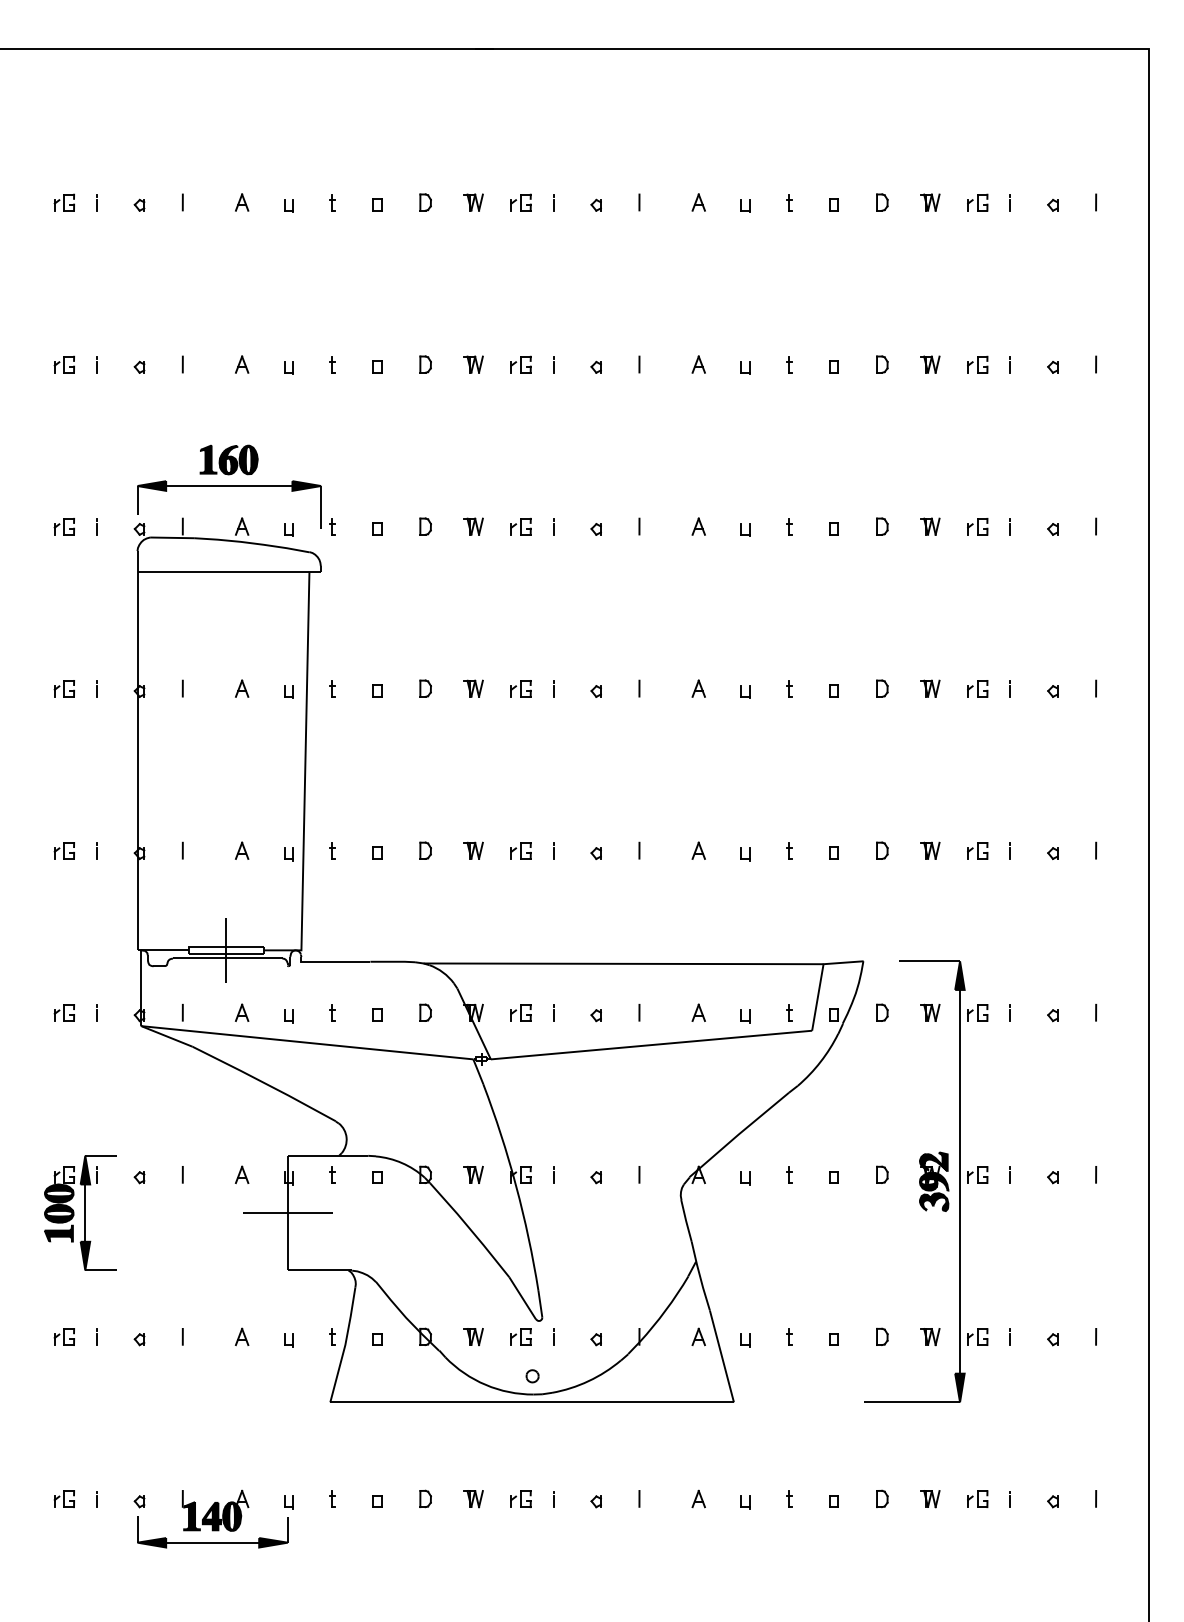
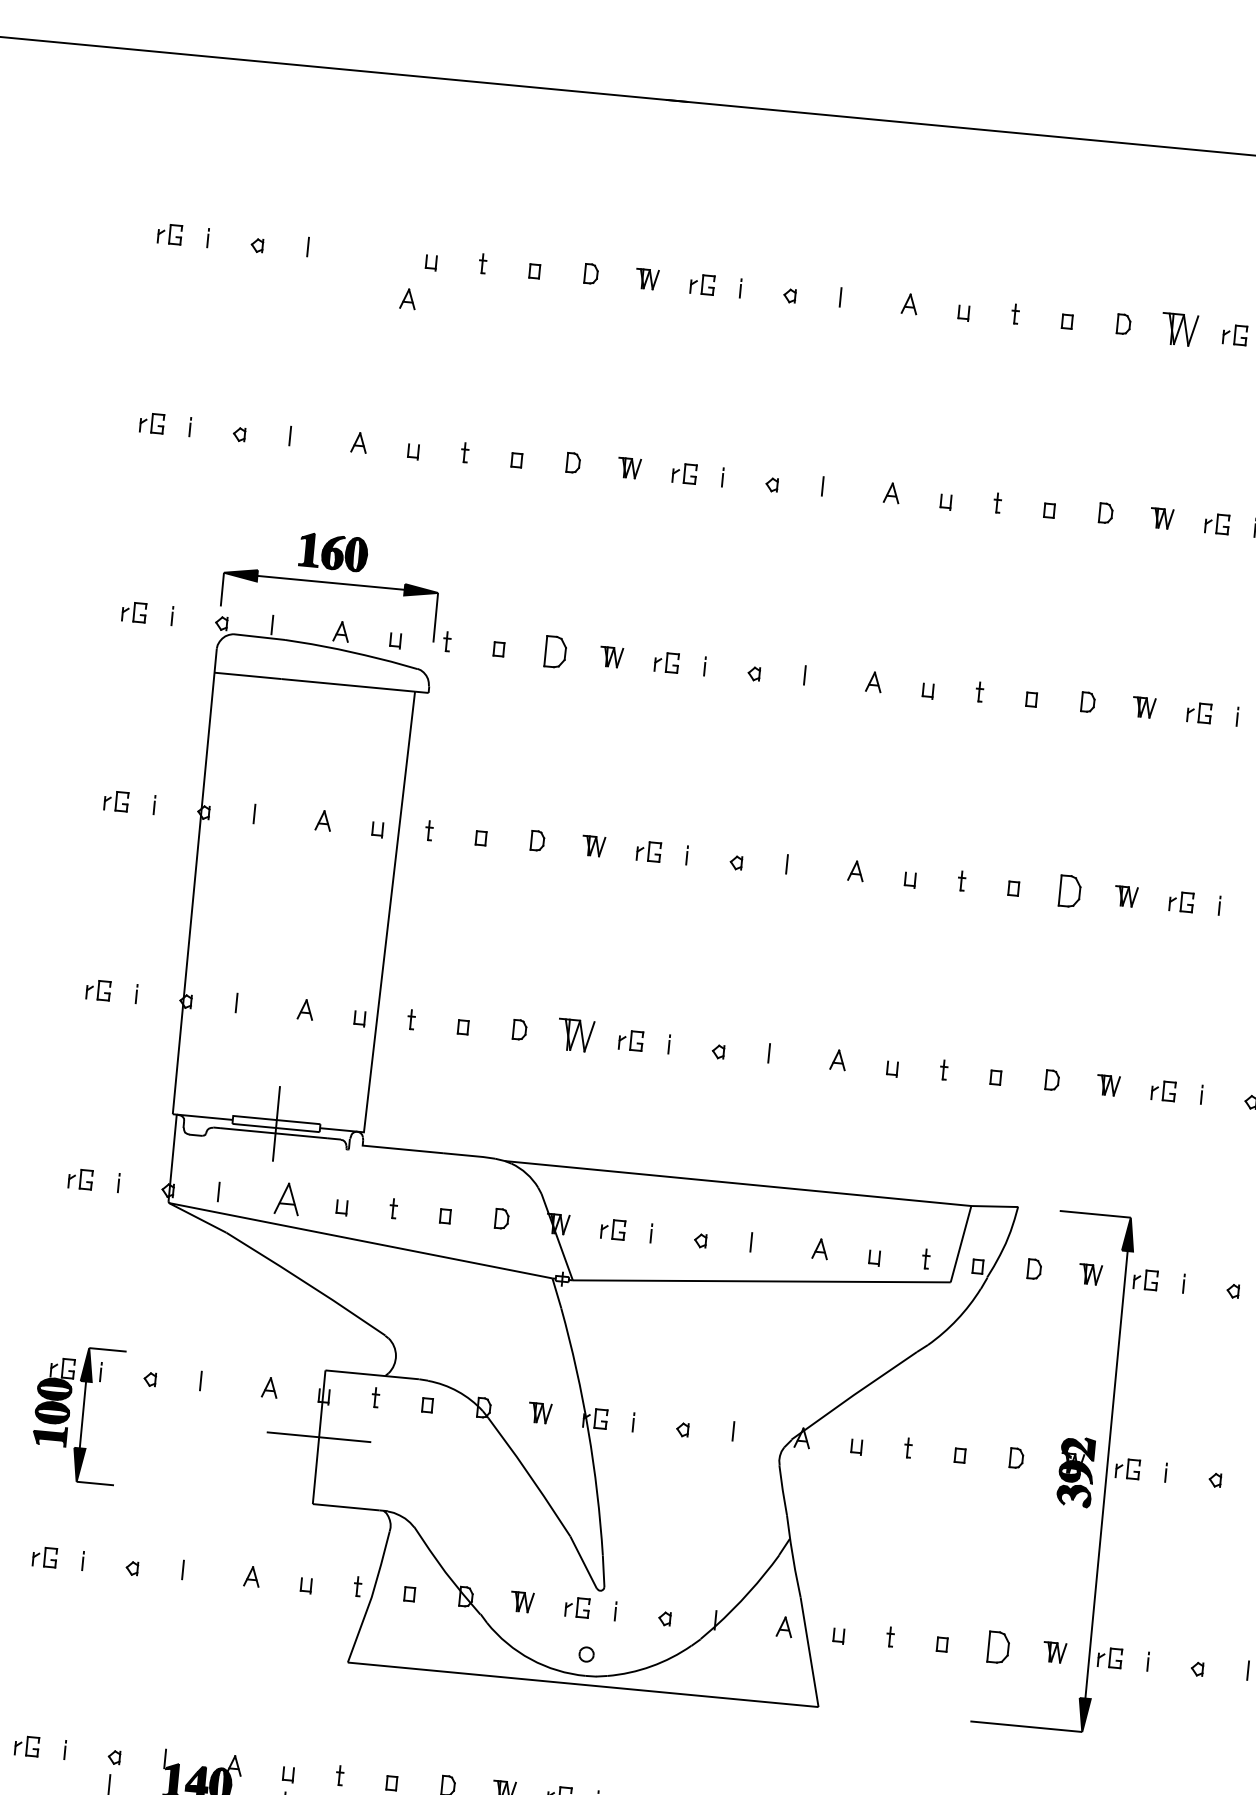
part: (242, 202) -> (408, 298), moved
part: (930, 202) -> (1180, 329), size x1.6
part: (425, 526) -> (555, 651), size x1.6
part: (882, 688) -> (1070, 890), size x1.6
part: (473, 850) -> (575, 1034), size x1.6
part: (242, 1012) -> (288, 1198), size x1.6
part: (882, 1336) -> (999, 1646), size x1.6

